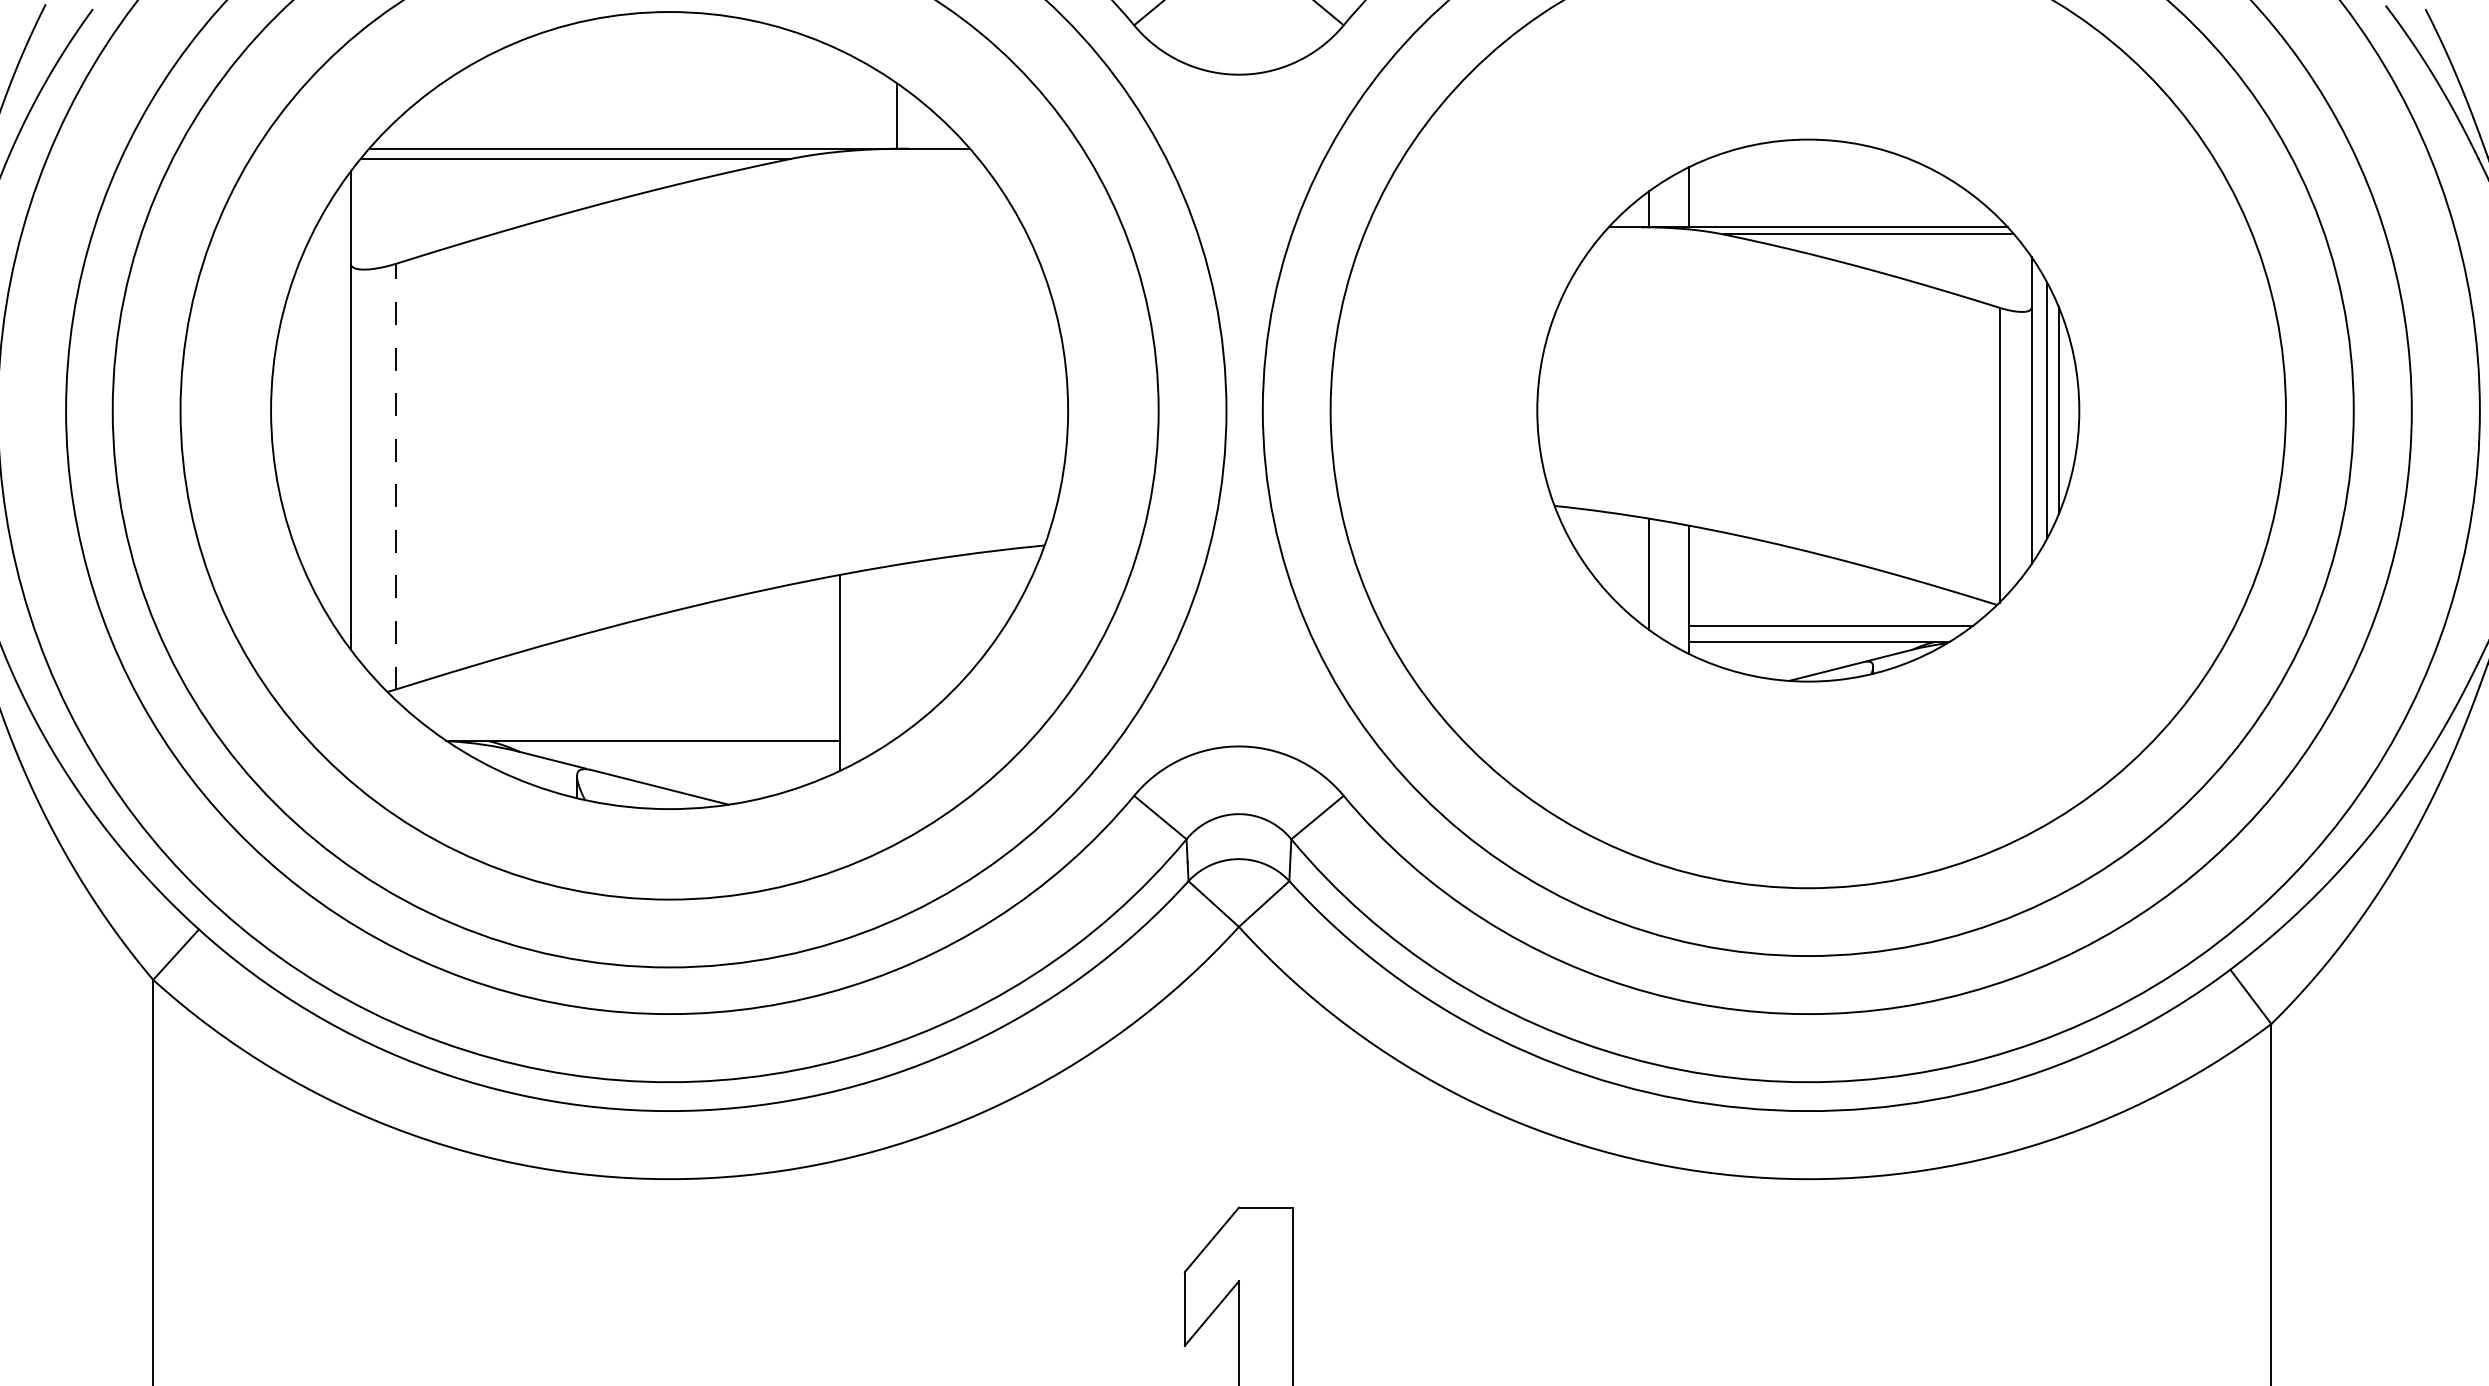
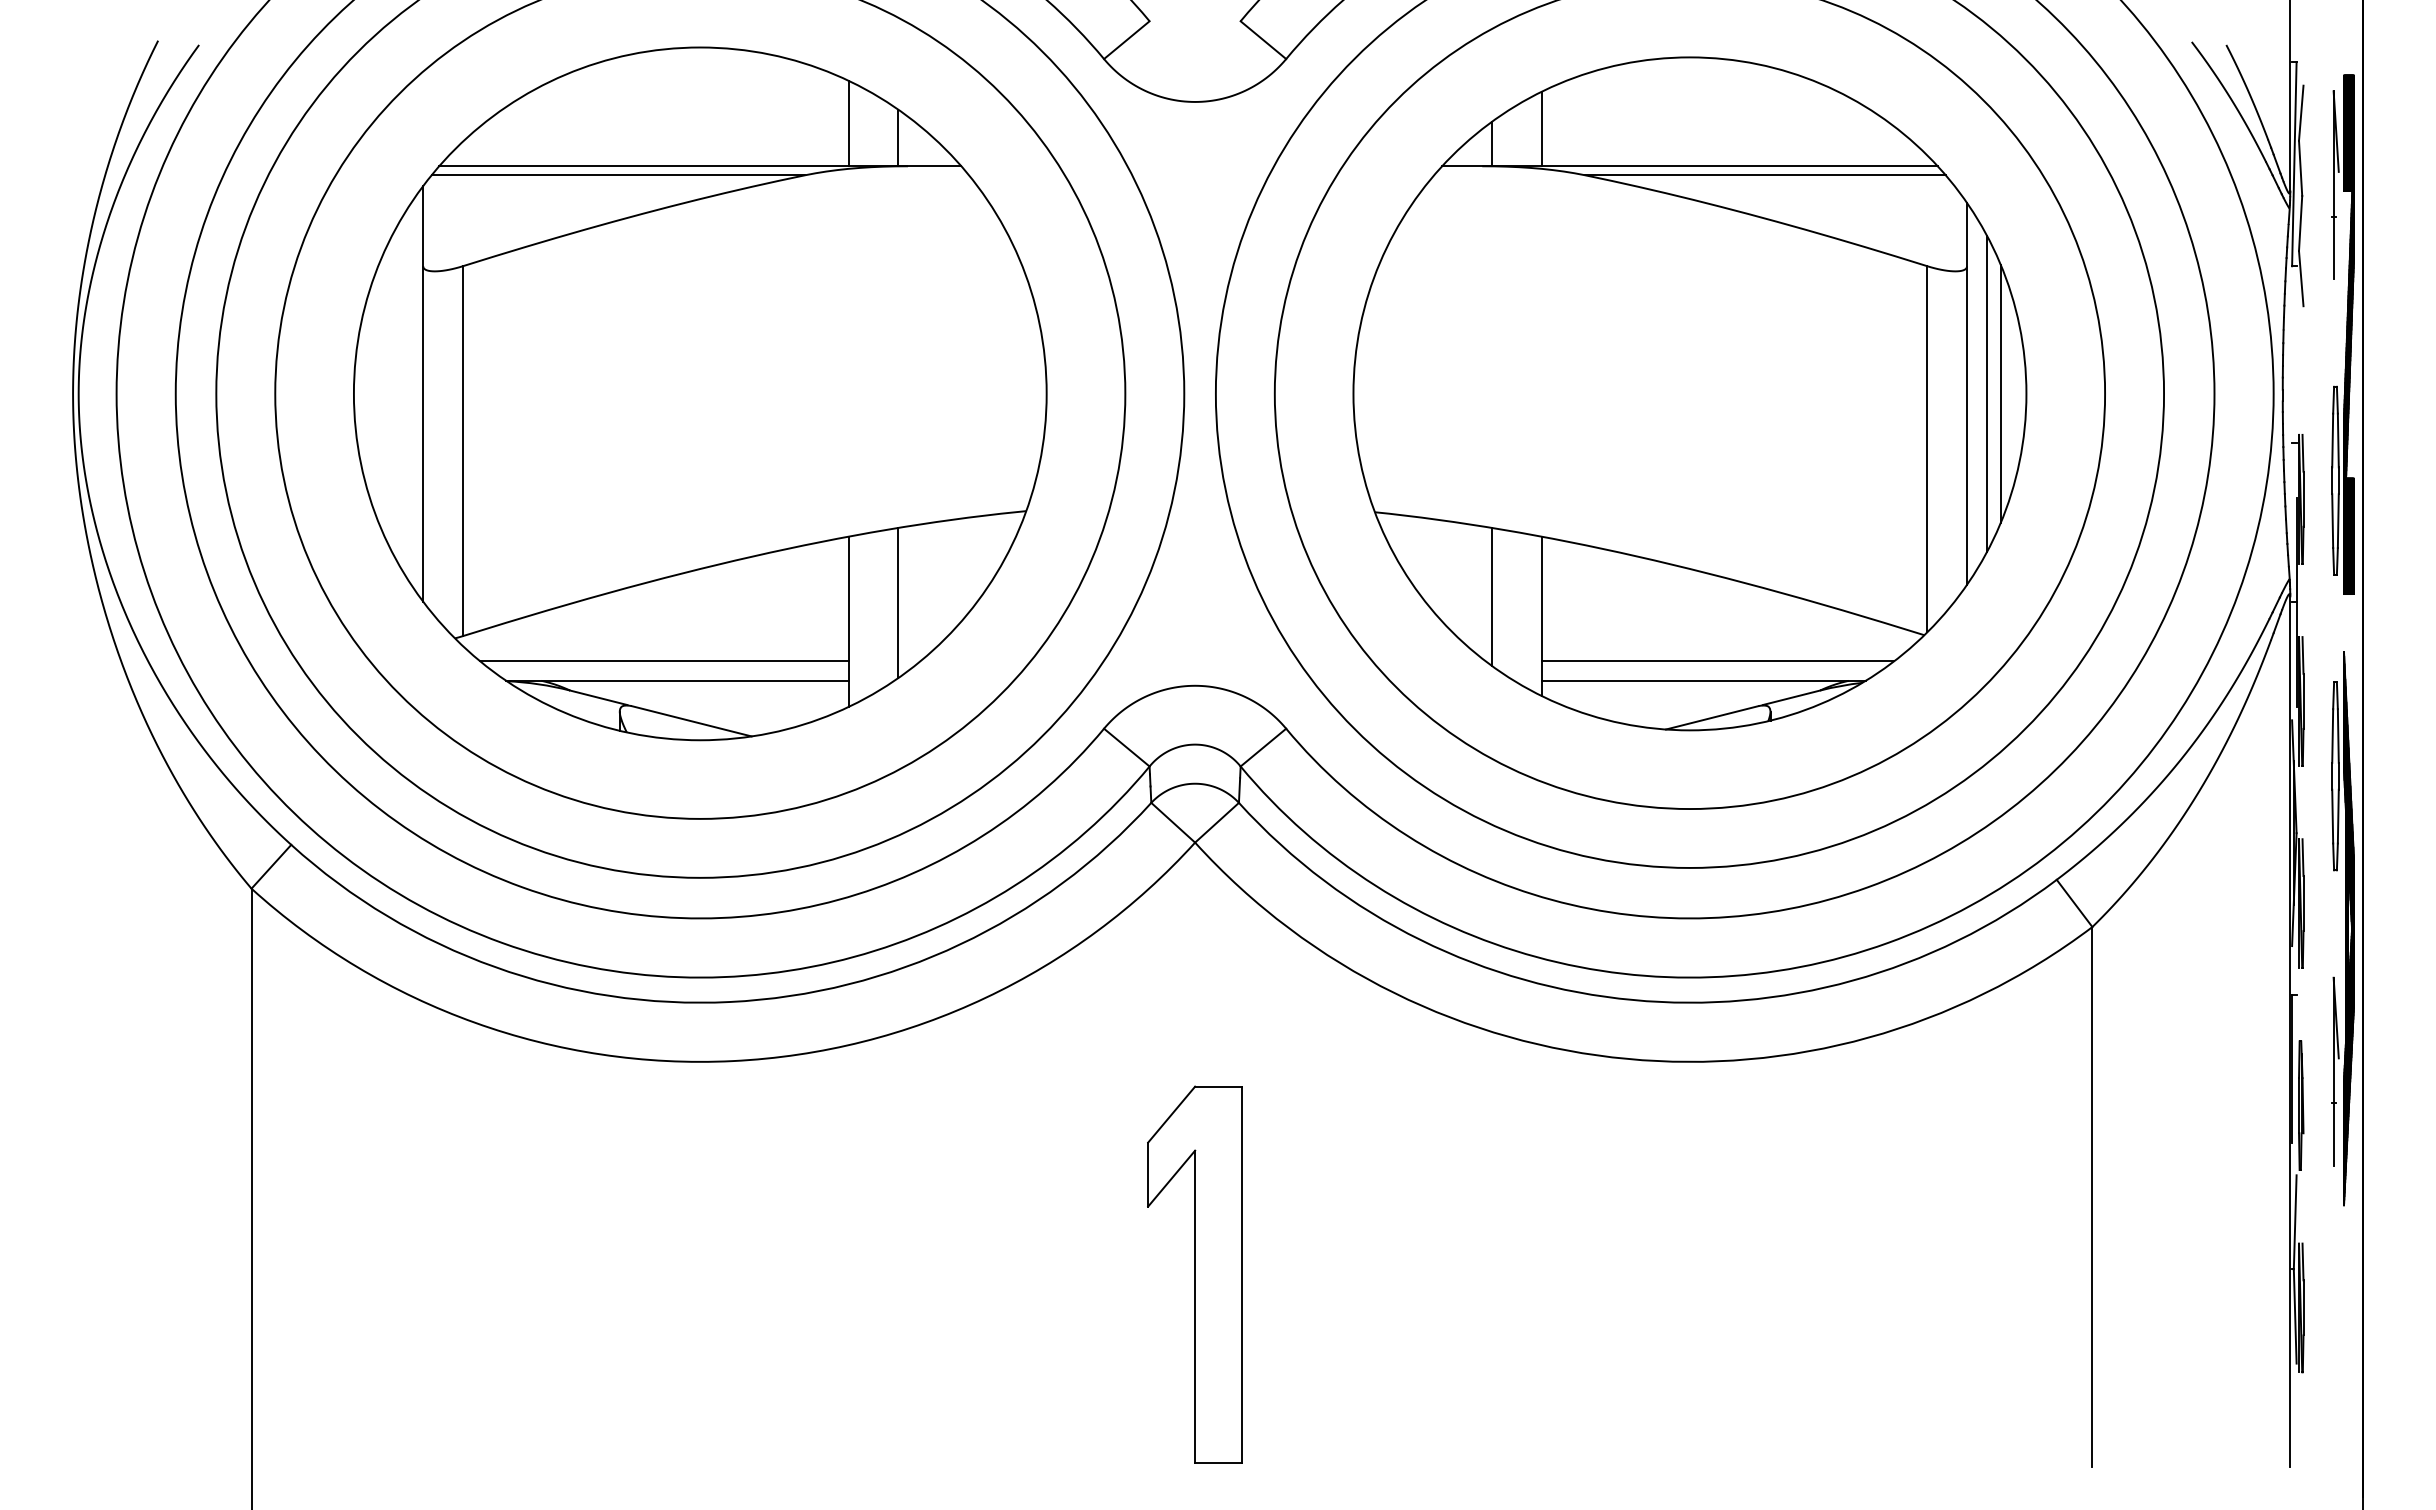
line: (840, 99) -> (848, 123), added
part: (1807, 410) -> (1689, 393), size x1.43
line: (395, 476) -> (462, 451), dashed -> solid
line: (897, 650) -> (898, 602), added
line: (627, 718) -> (663, 661), added

